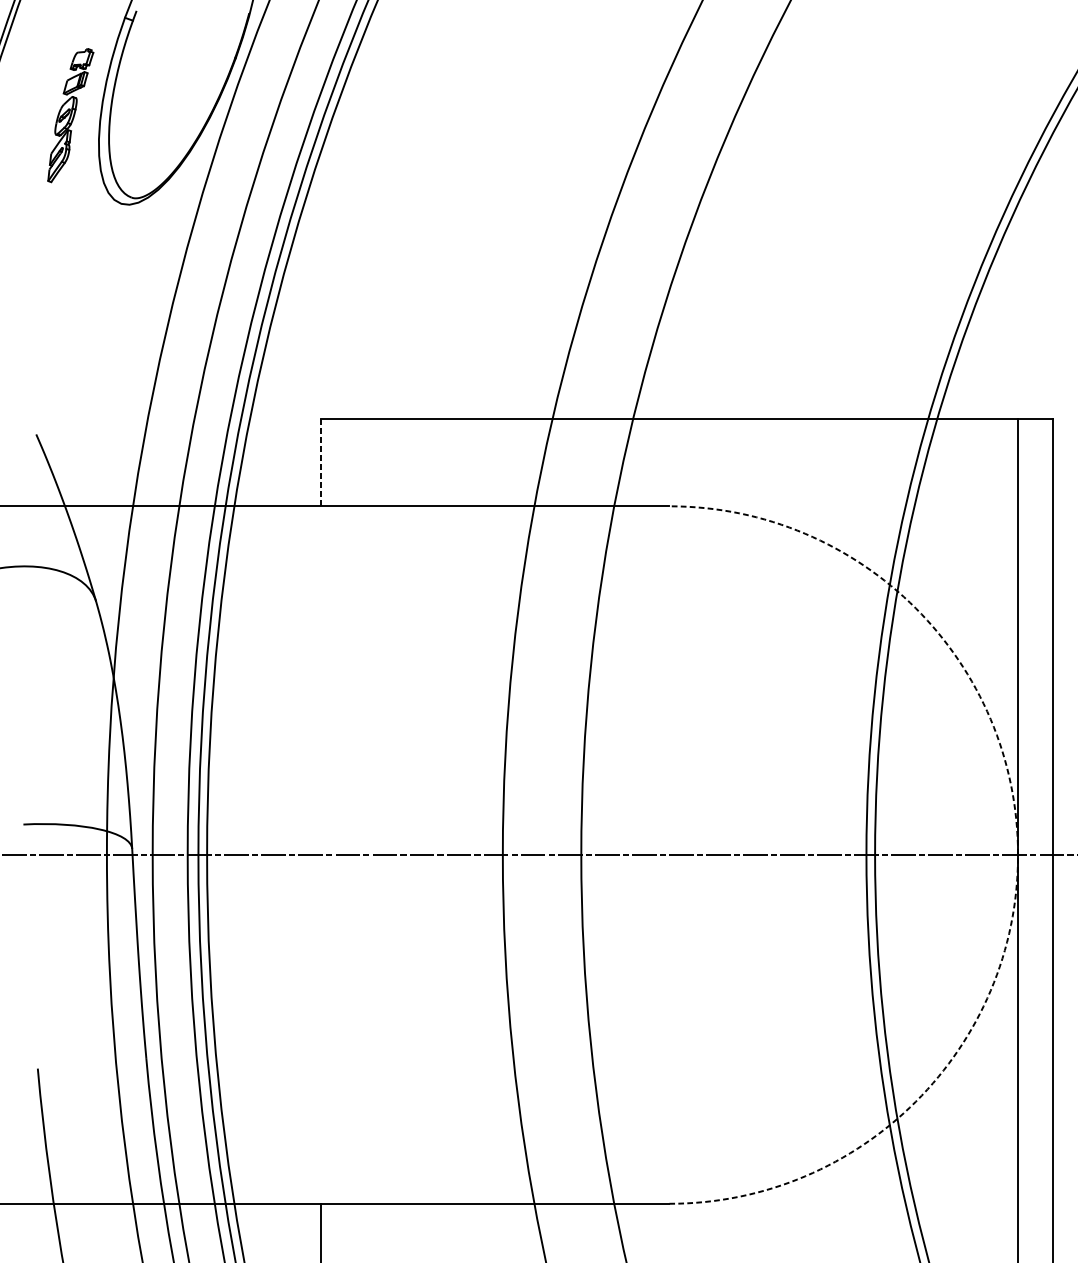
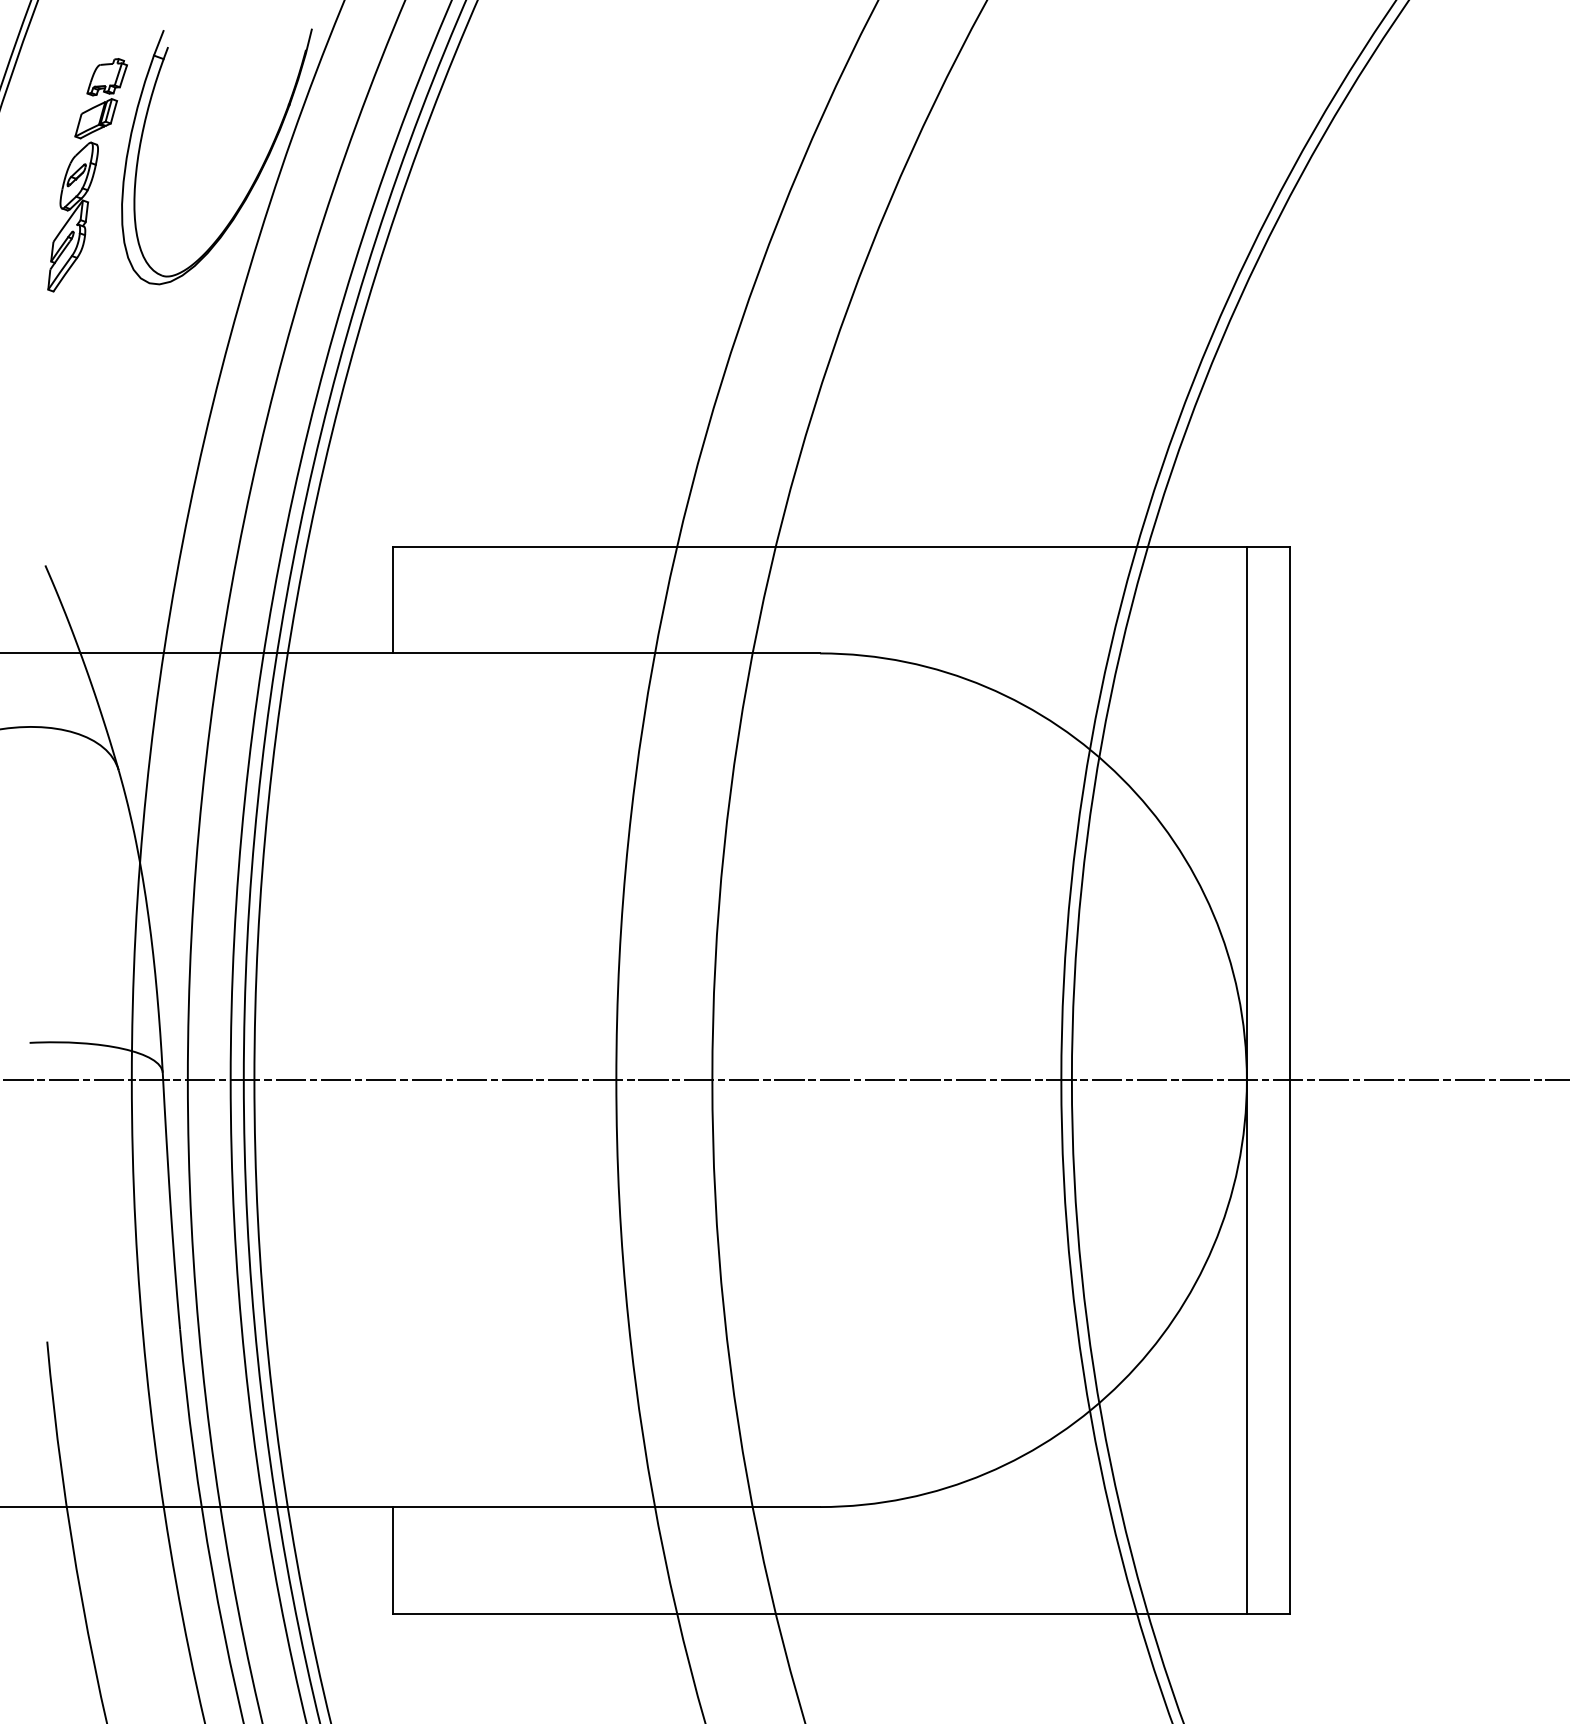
part: (70, 115) -> (87, 175), size x1.43
line: (320, 463) -> (393, 600), dashed -> solid
arc: (1017, 855) -> (1246, 1080), dashed -> solid

